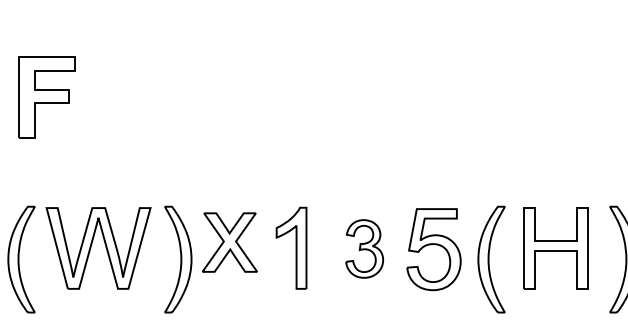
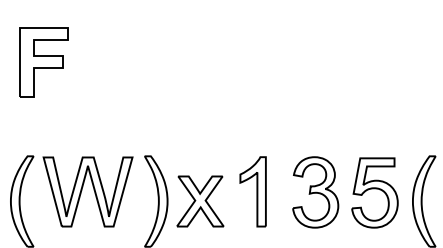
part: (229, 242) -> (200, 201), moved
part: (364, 248) -> (315, 192), size x1.43

